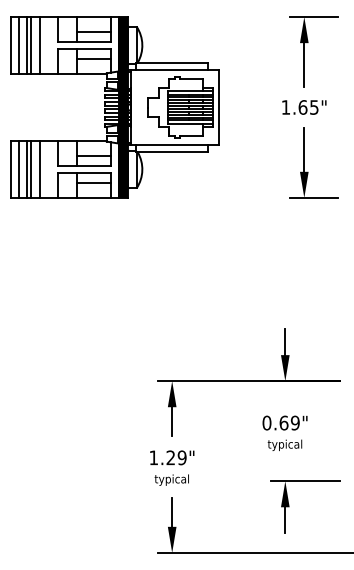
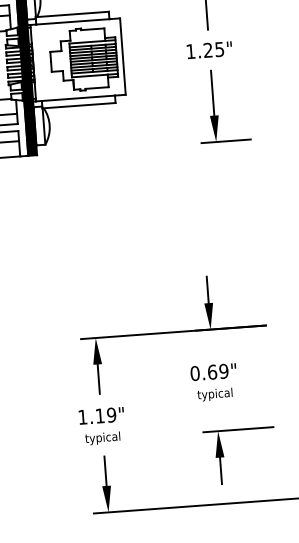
text: (302, 107) -> (207, 50), 1.65" -> 1.25"
text: (170, 457) -> (99, 415), 1.29" -> 1.19"

